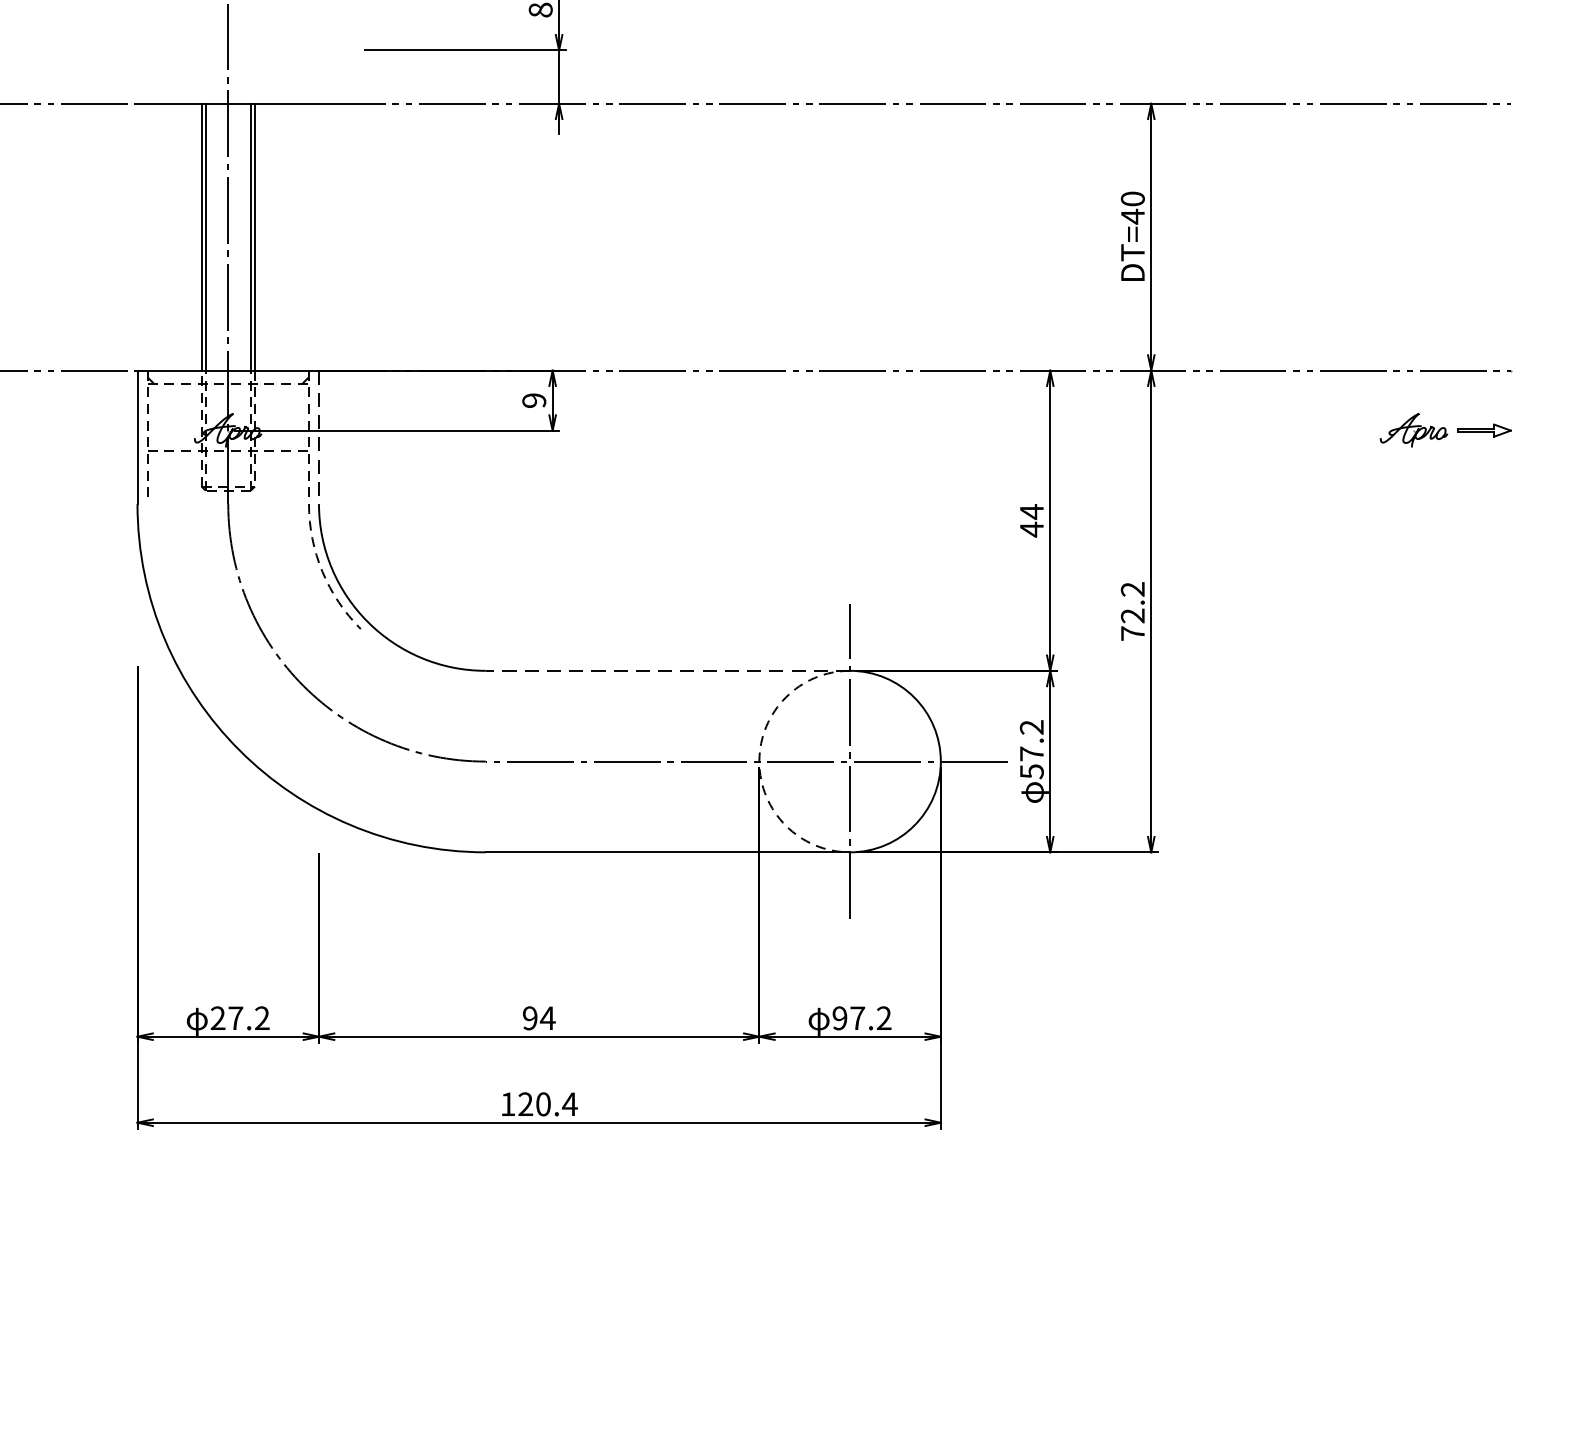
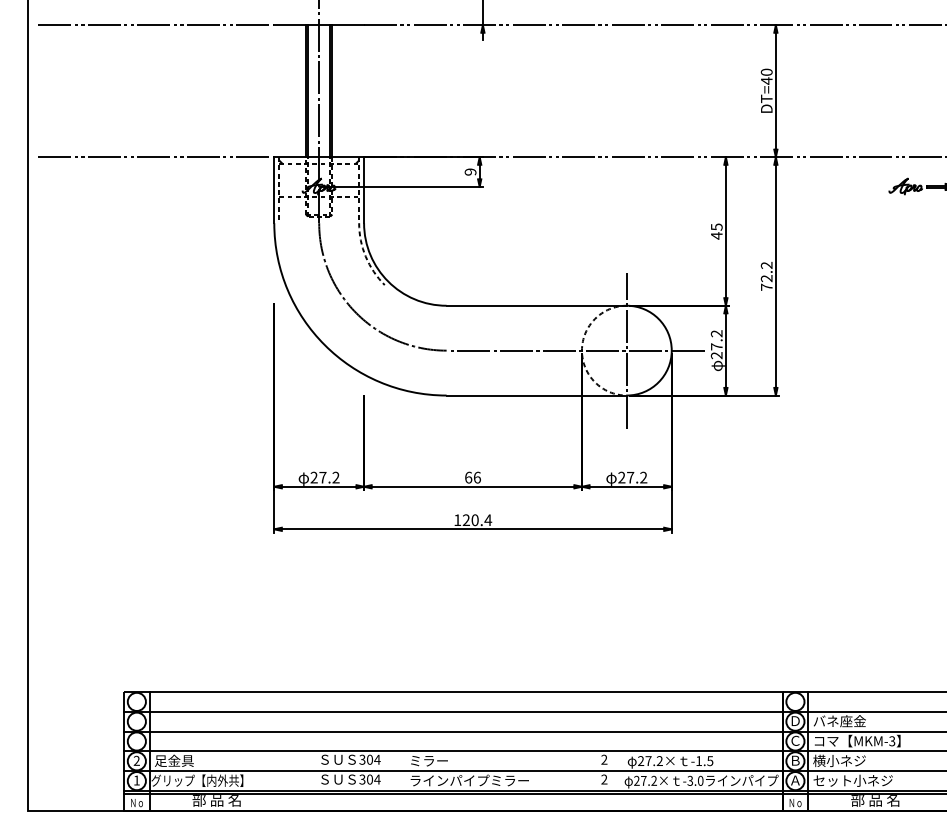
line: (319, 437) -> (364, 190), dashed -> solid
text: (1031, 512) -> (716, 227), 44 -> 45
line: (667, 670) -> (536, 305), dashed -> solid
text: (1031, 771) -> (716, 355), 57.2 -> 27.2
text: (540, 1017) -> (473, 477), 94 -> 66
text: (839, 1017) -> (621, 477), 97.2 -> 27.2

